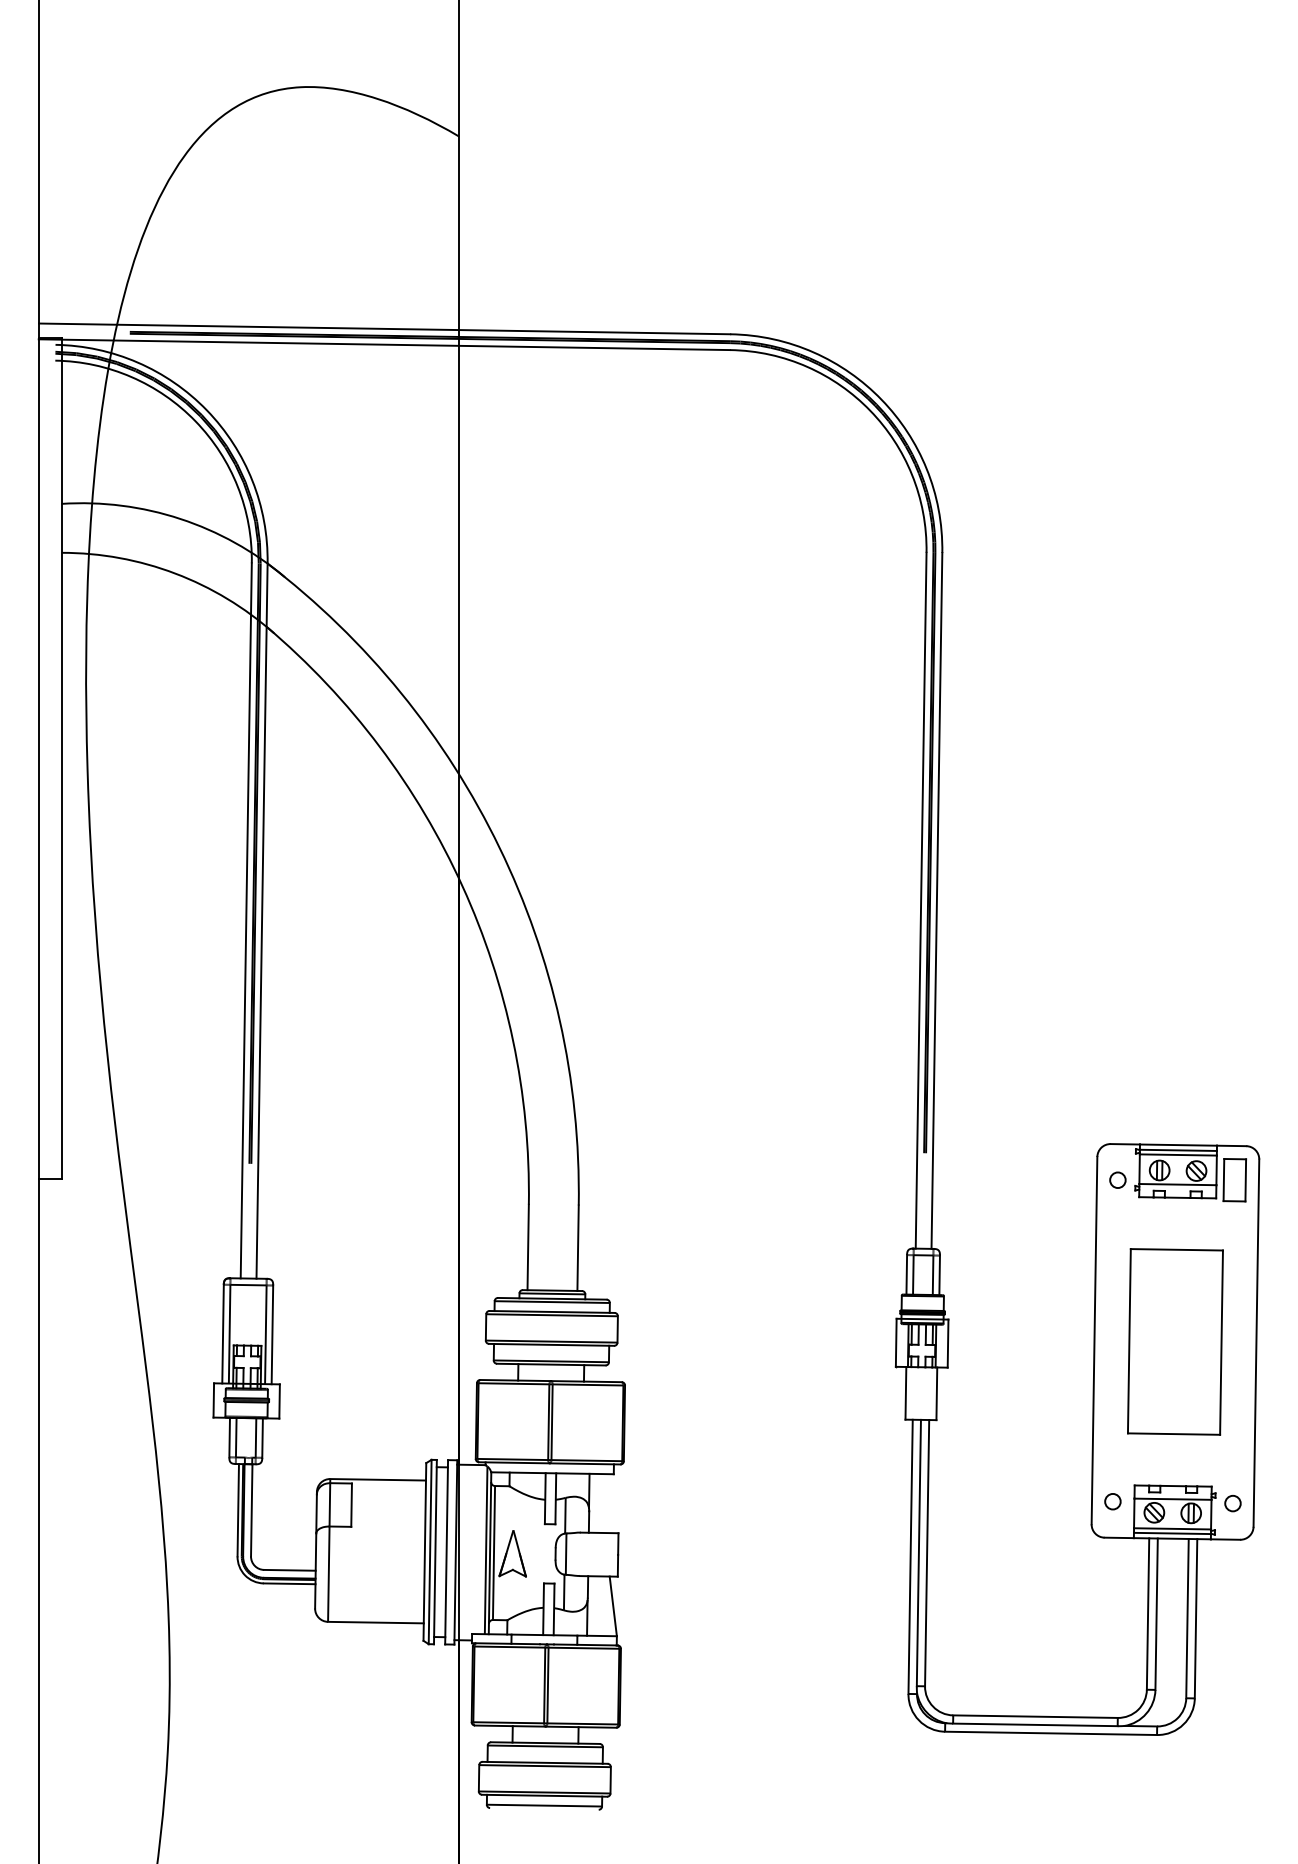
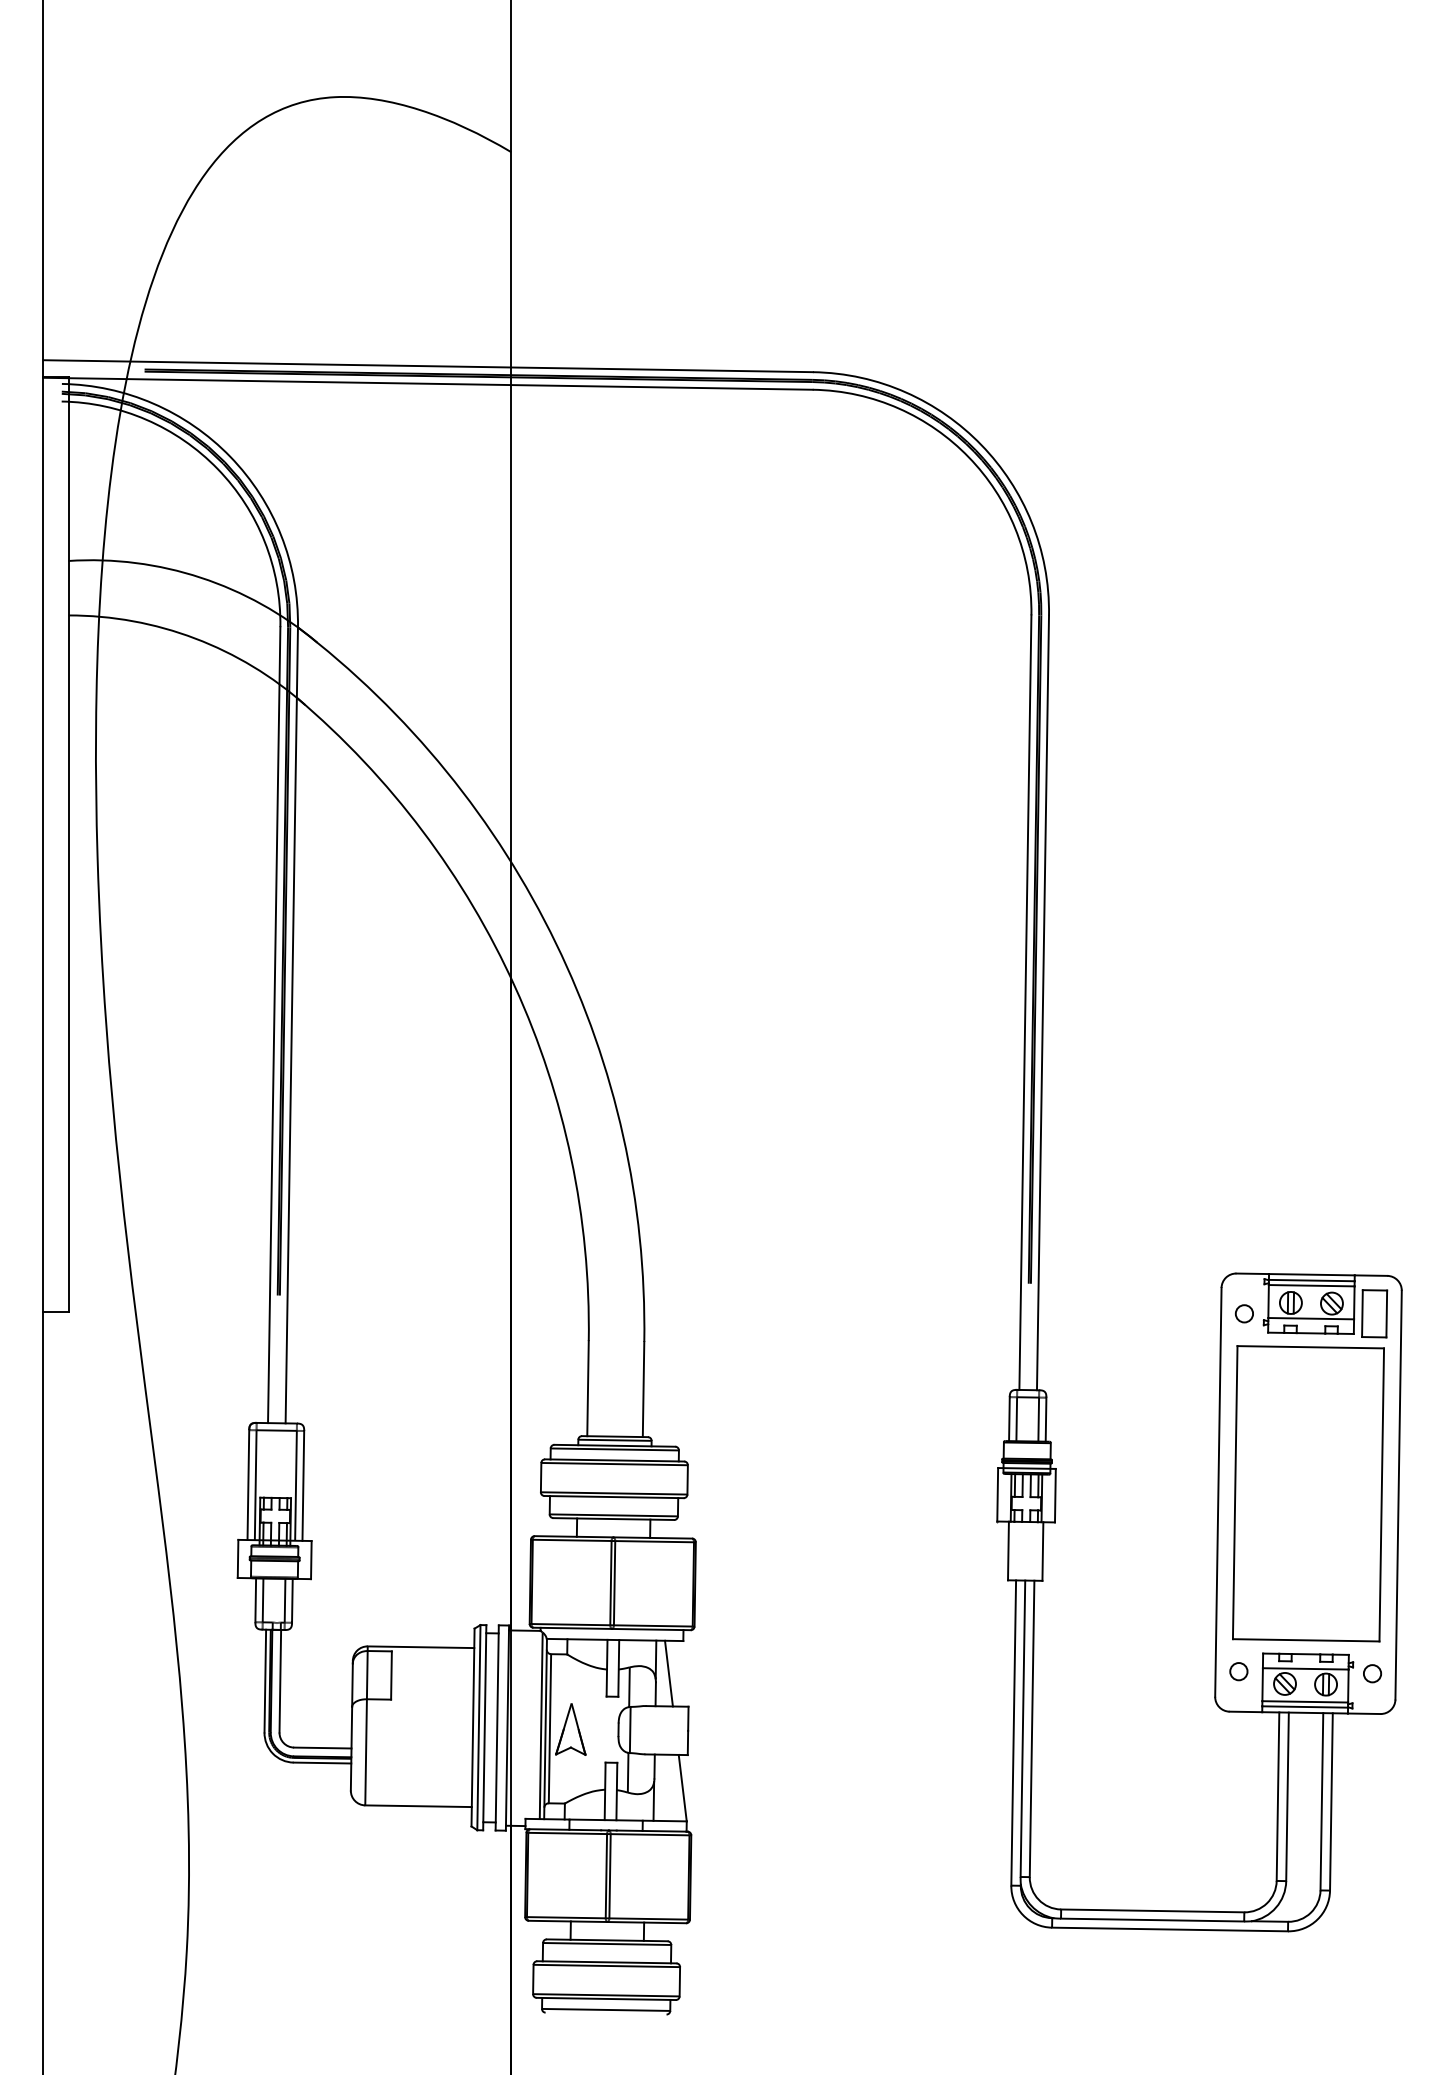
part: (1175, 1341) -> (1308, 1493), size x1.43
line: (600, 1503) -> (668, 1673), added

